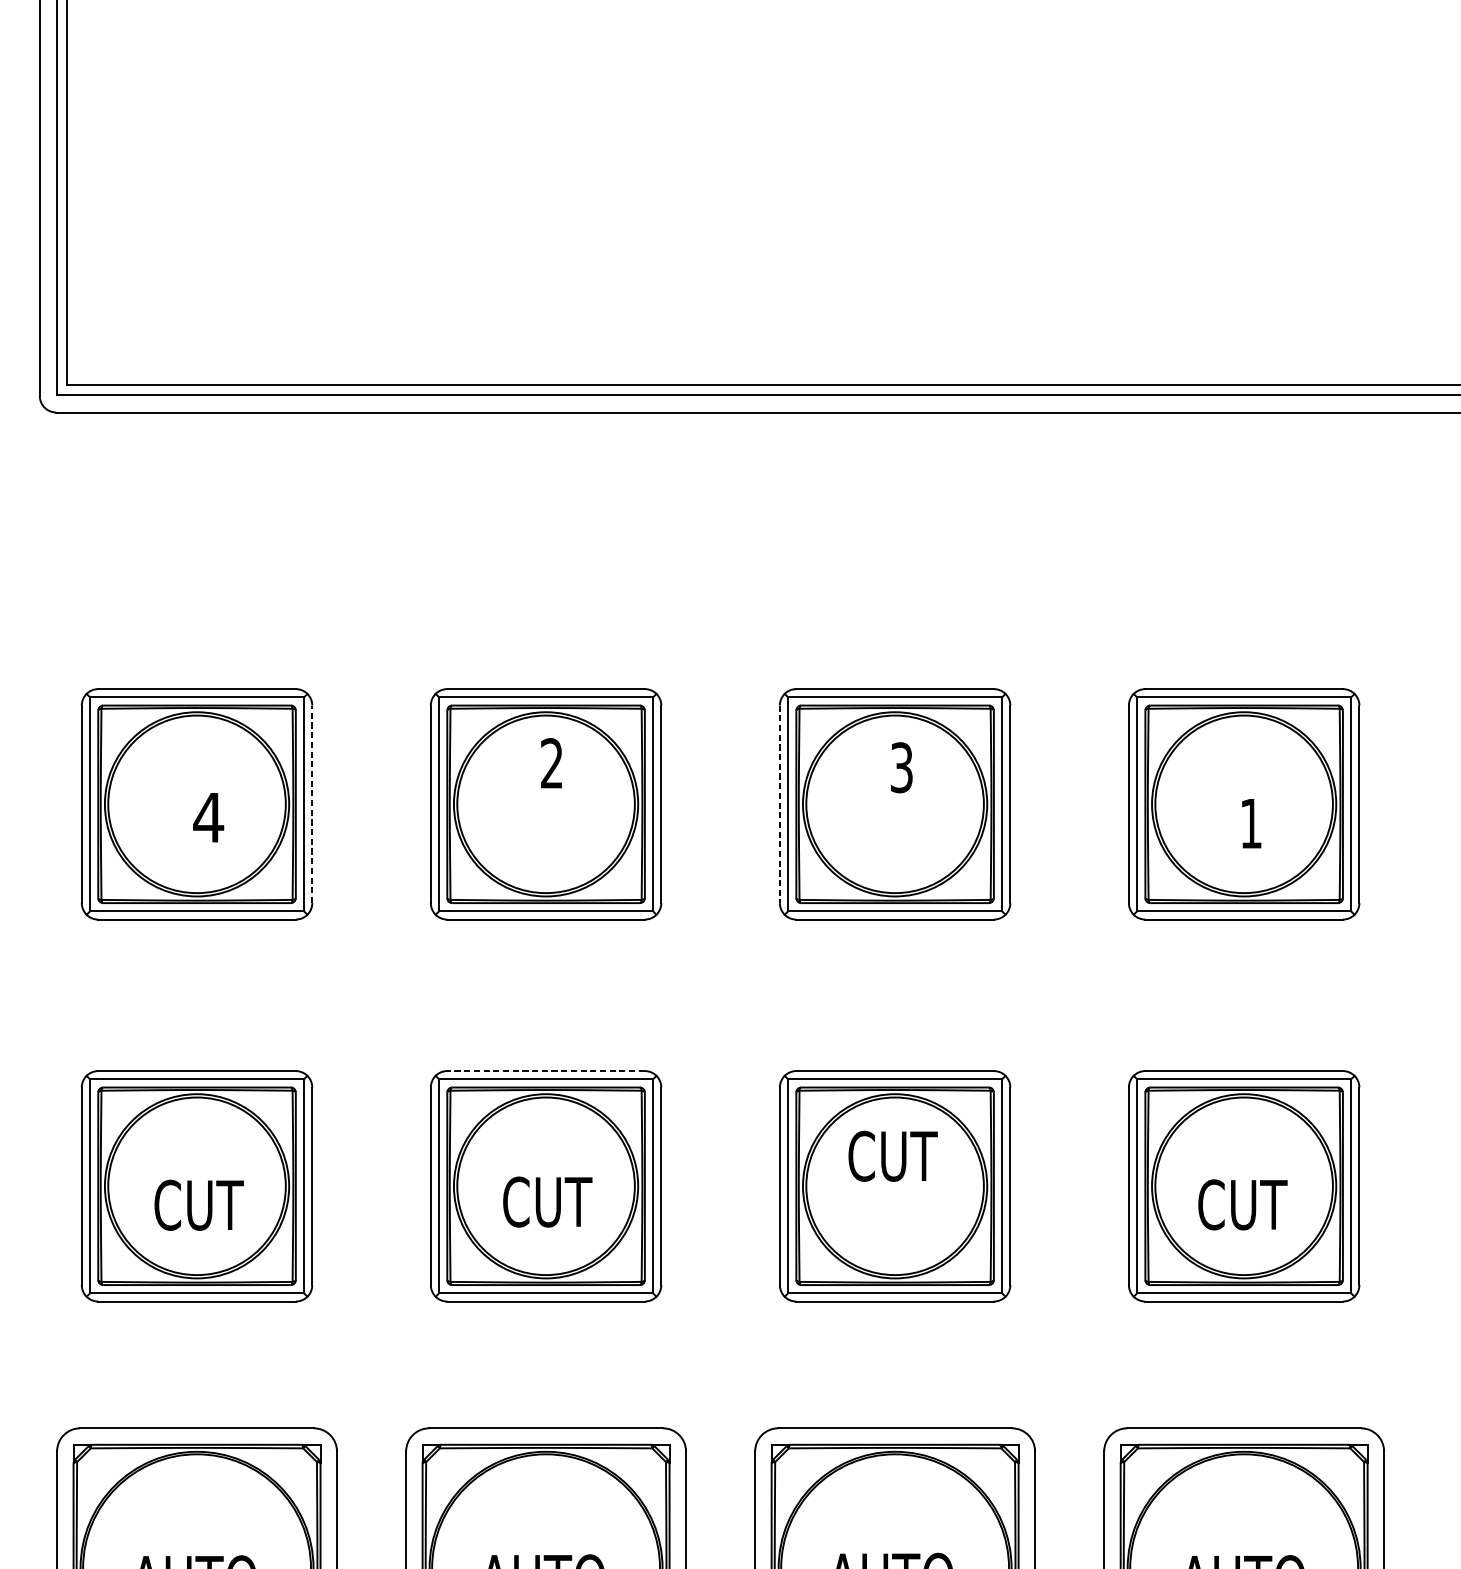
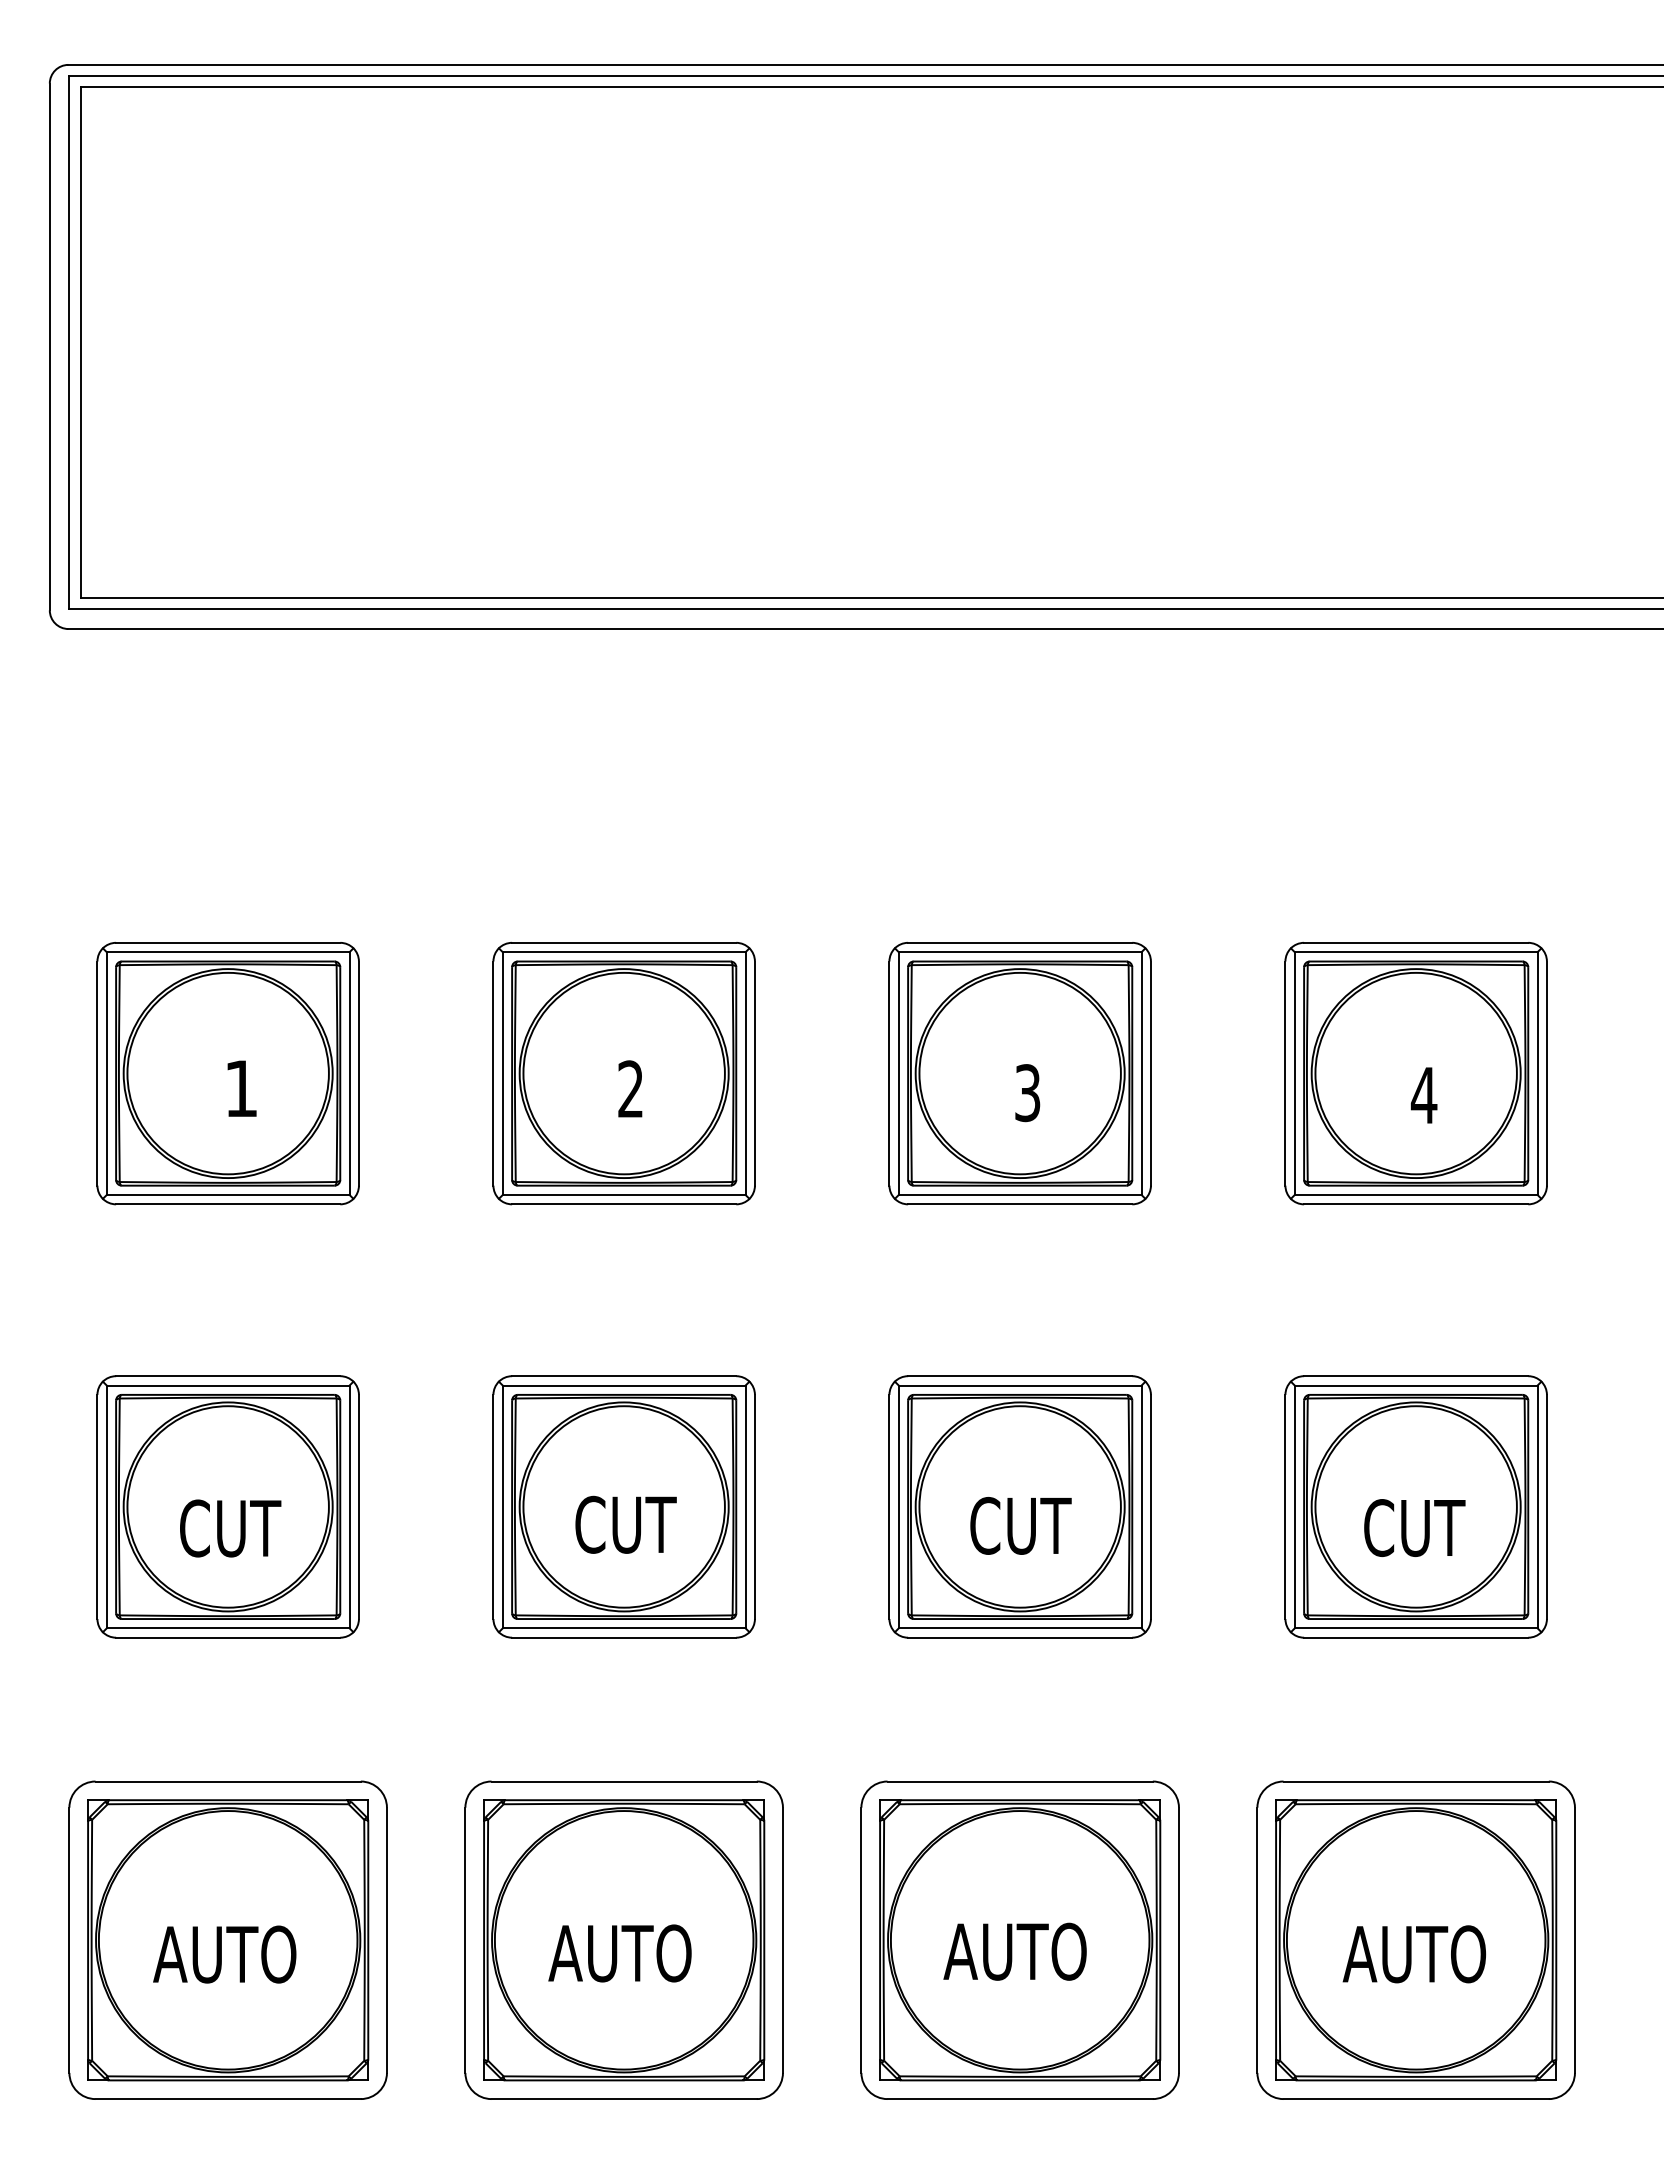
text: (551, 762) -> (630, 1088), moved
text: (901, 768) -> (1027, 1093), moved
line: (311, 804) -> (358, 1073), dashed -> solid
line: (779, 805) -> (889, 1074), dashed -> solid
text: (207, 817) -> (240, 1088), 4 -> 1
text: (1250, 823) -> (1423, 1095), 1 -> 4
line: (545, 1071) -> (623, 1376), dashed -> solid
text: (892, 1155) -> (1020, 1525), moved

